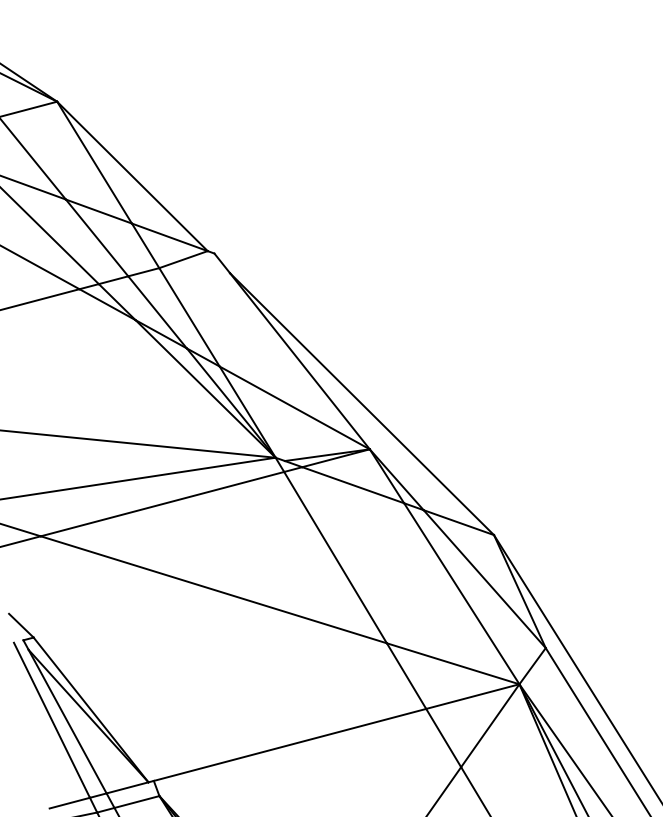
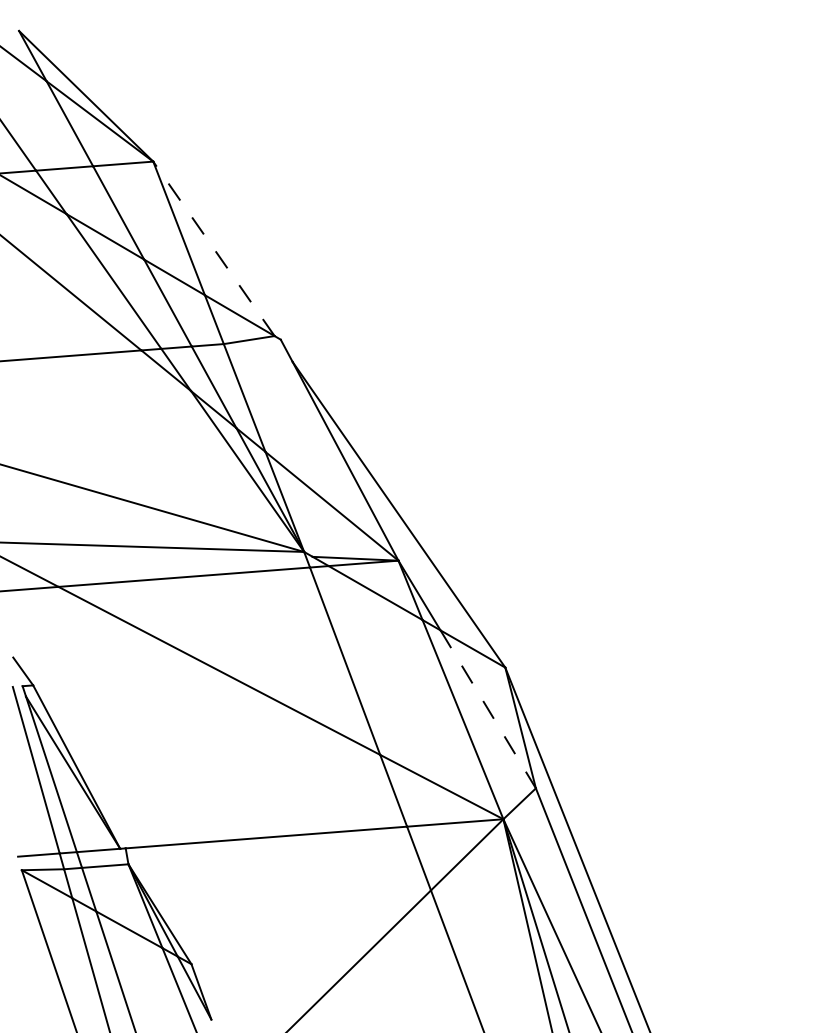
line: (131, 176) -> (213, 248), solid -> dashed
line: (485, 579) -> (488, 709), solid -> dashed

